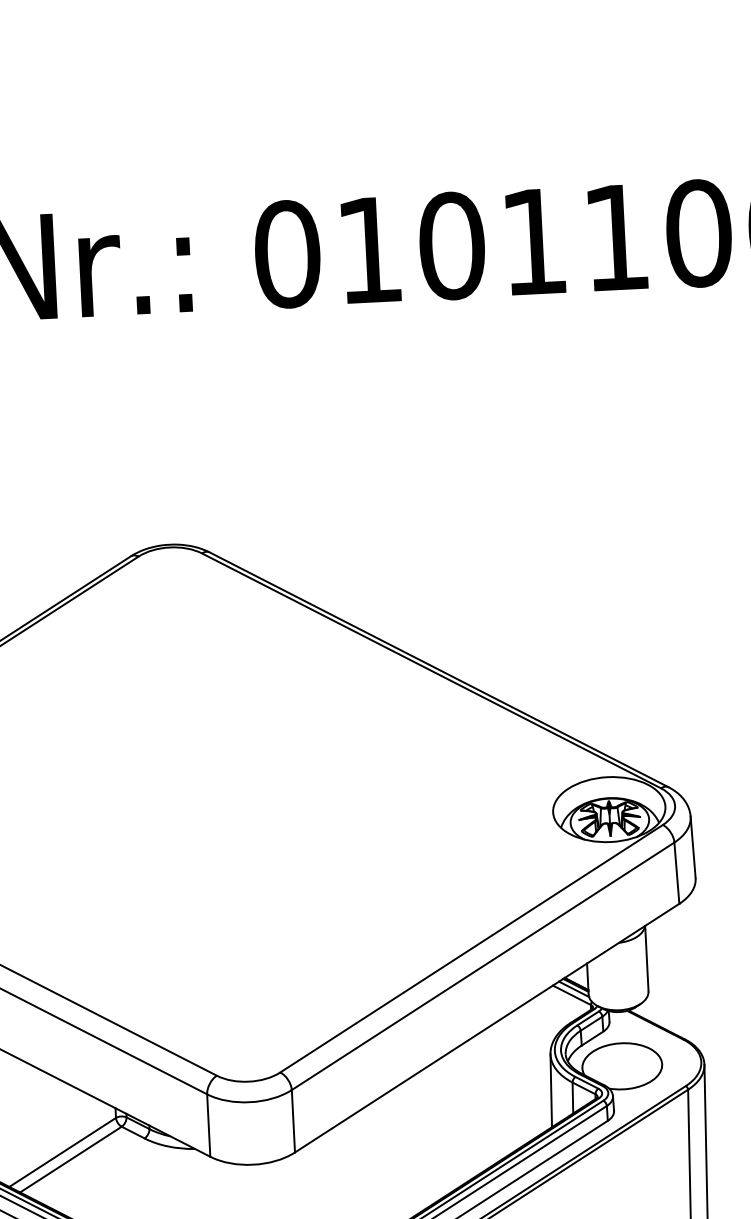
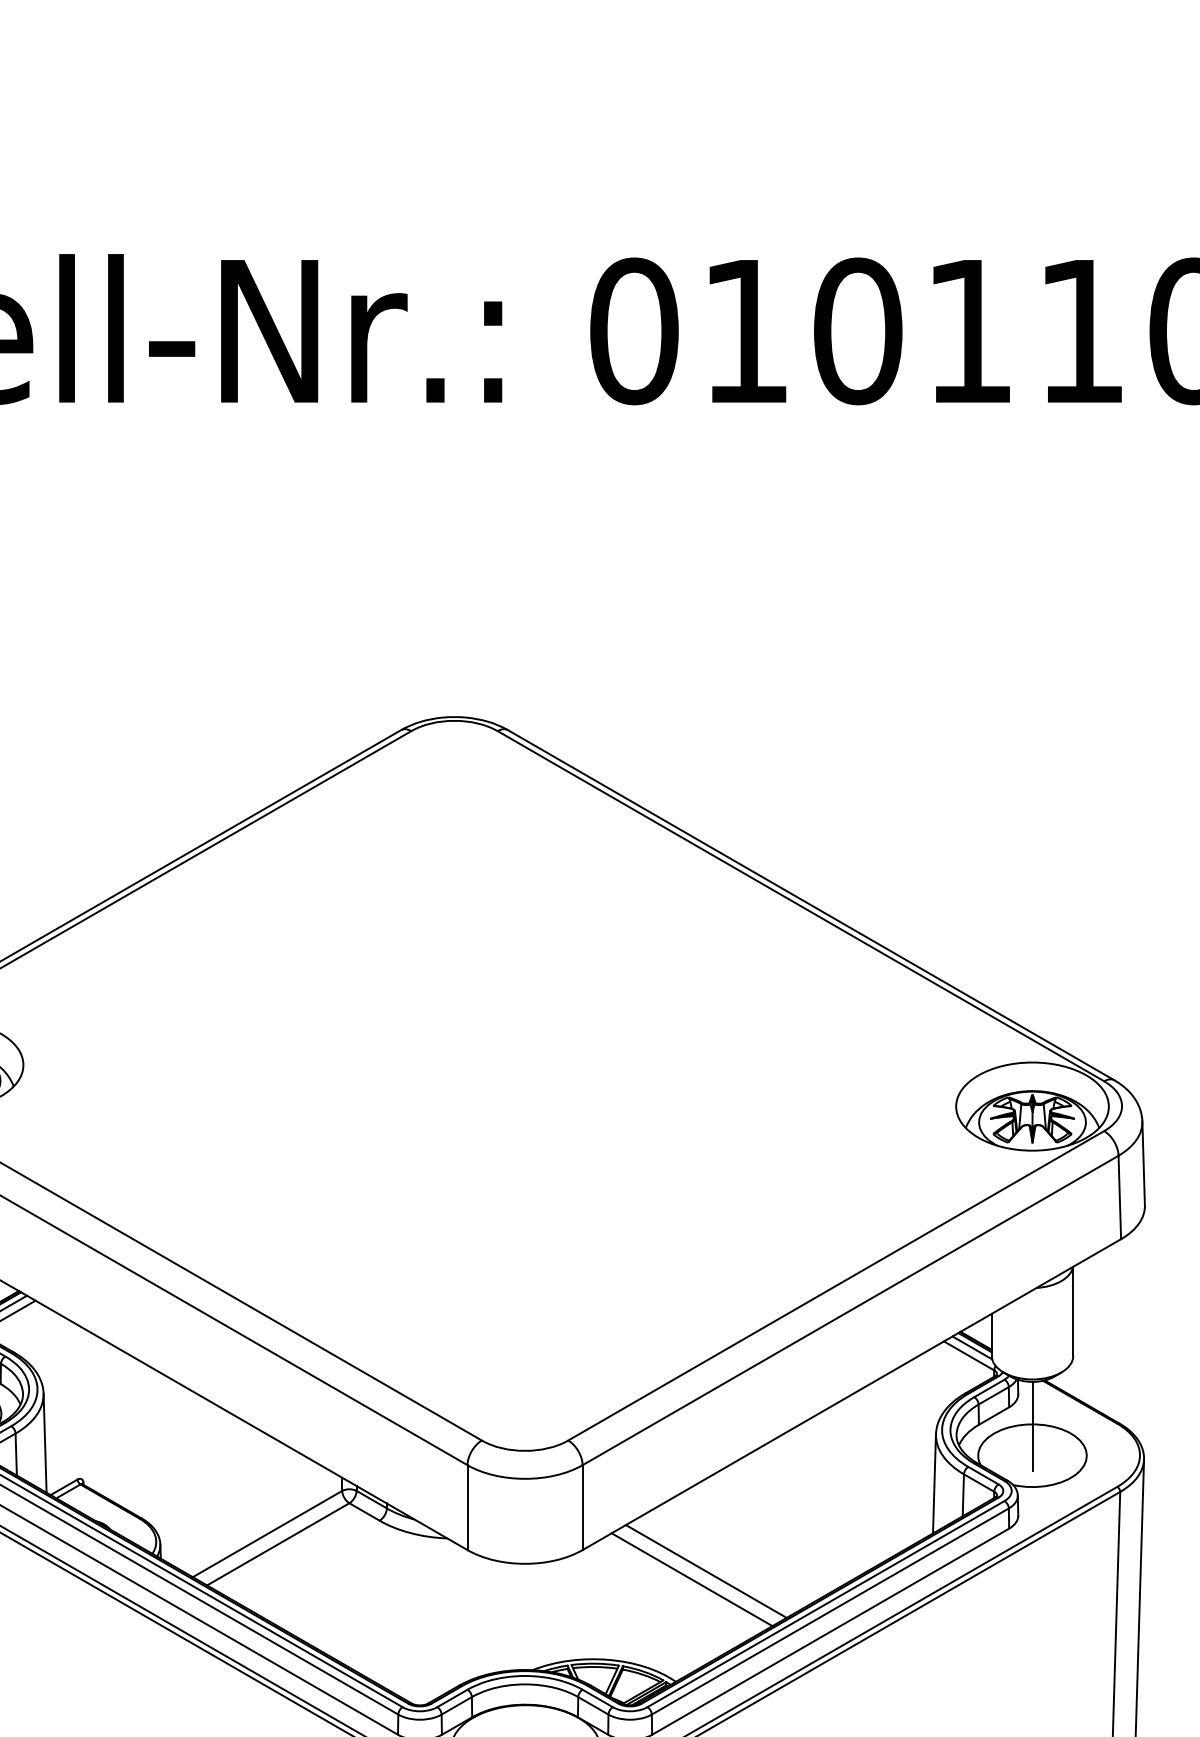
line: (621, 1044) -> (1032, 1425), added
line: (386, 1163) -> (705, 1571), added
line: (376, 1170) -> (691, 1579), added

